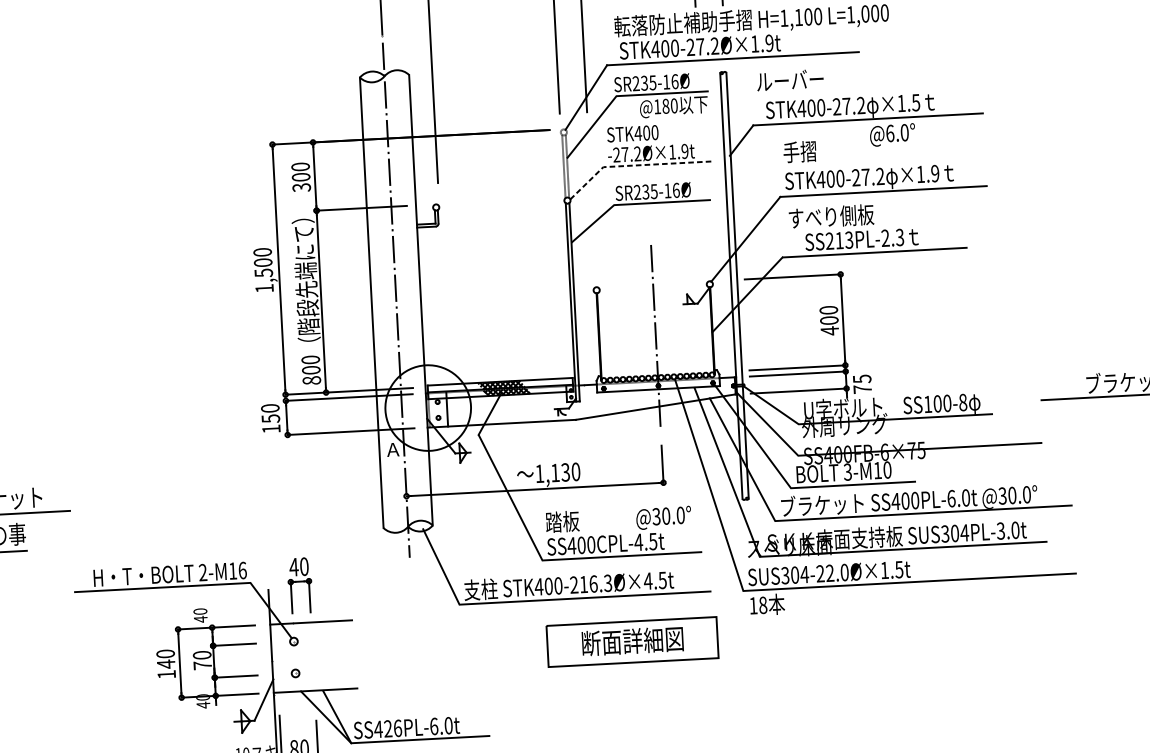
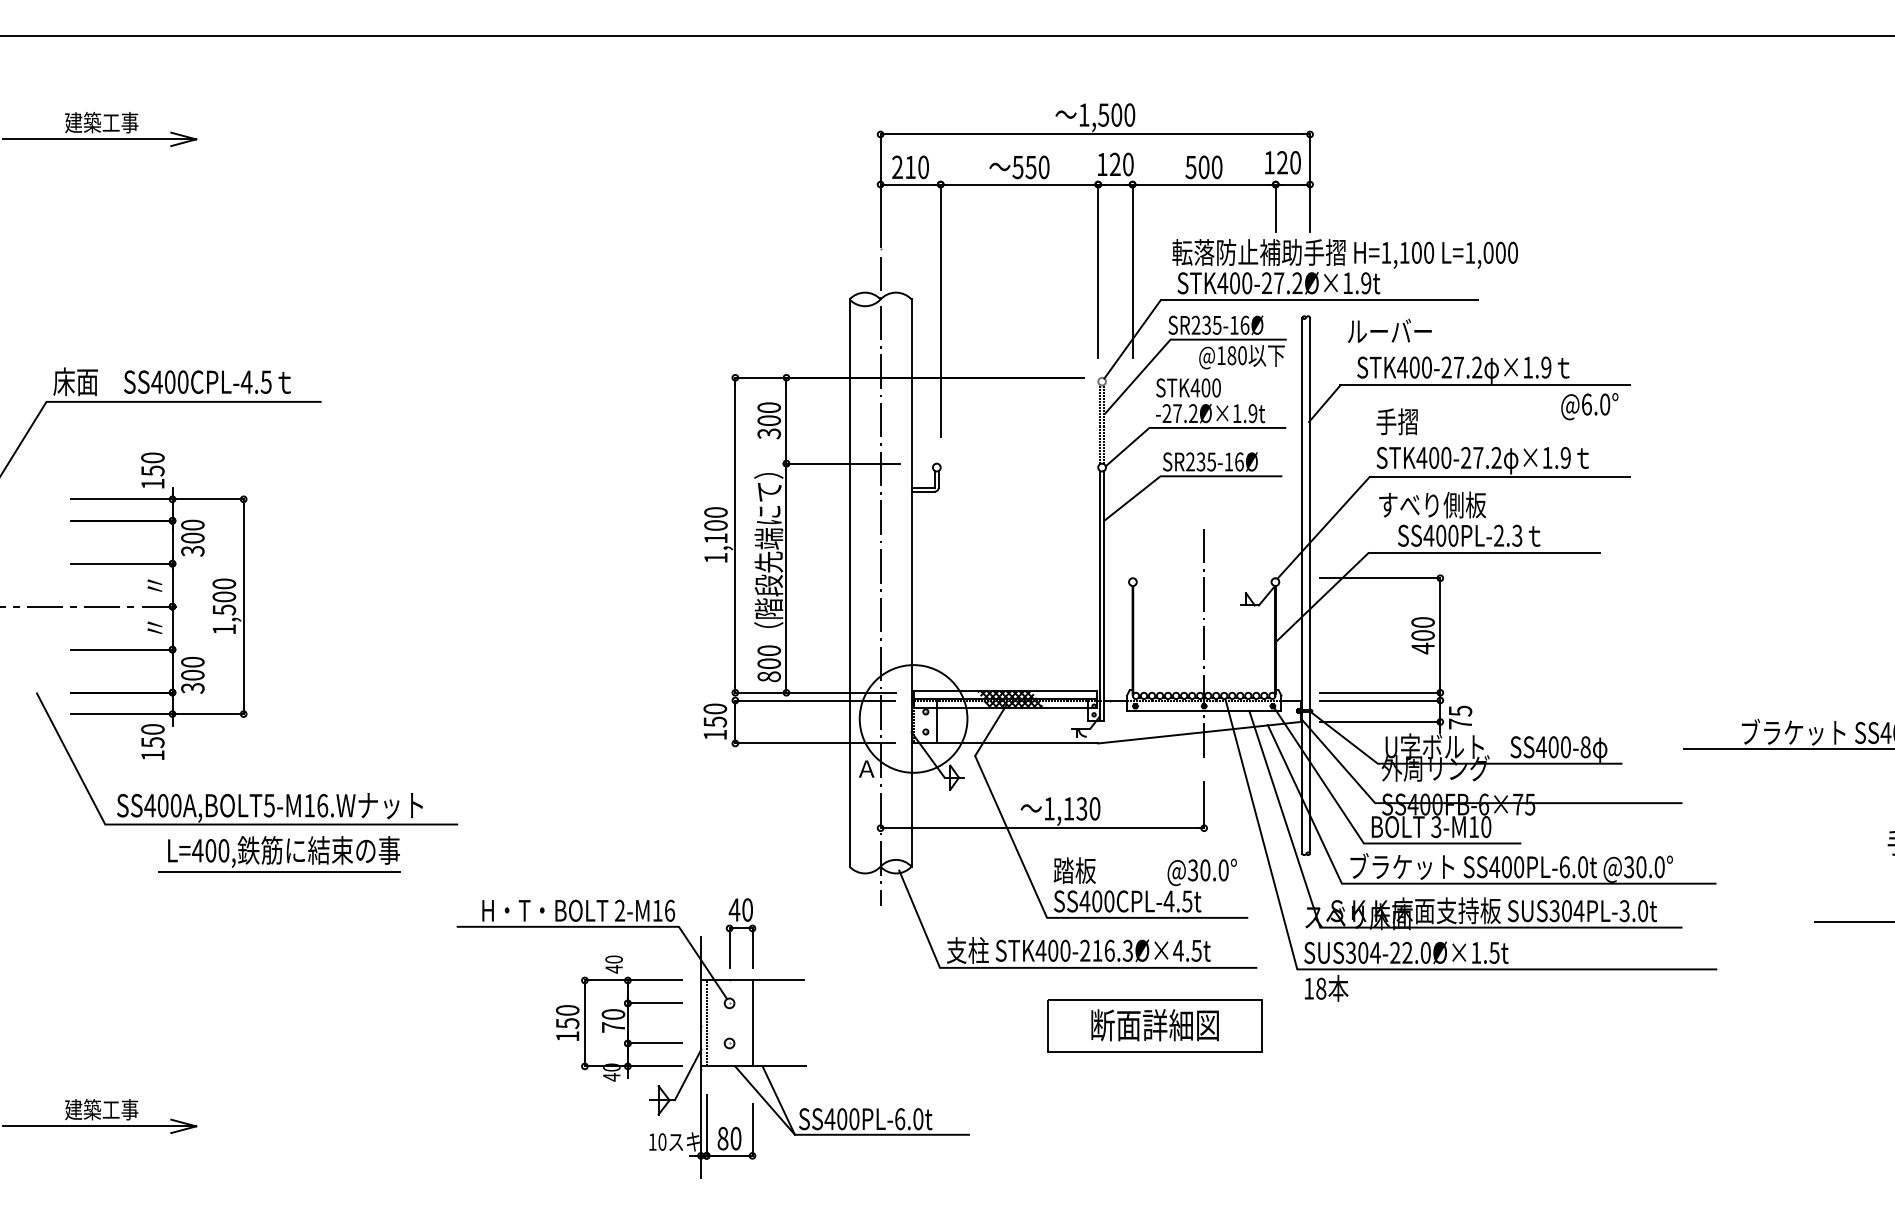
text: (916, 102) -> (1546, 367), ×1.5 -> ×1.9
text: (892, 134) -> (1589, 406), moved
line: (634, 165) -> (1188, 427), dashed -> solid
text: (839, 240) -> (1440, 535), SS213PL-2.3 -> SS400PL-2.3
text: (263, 273) -> (715, 538), 1,500 -> 1,100
text: (927, 403) -> (1540, 746), SS100-8 -> SS400-8
line: (312, 656) -> (752, 1023), added
line: (276, 658) -> (706, 1023), added
text: (166, 664) -> (567, 1023), 140 -> 150
text: (393, 728) -> (848, 1119), SS426PL-6.0t -> SS400PL-6.0t

